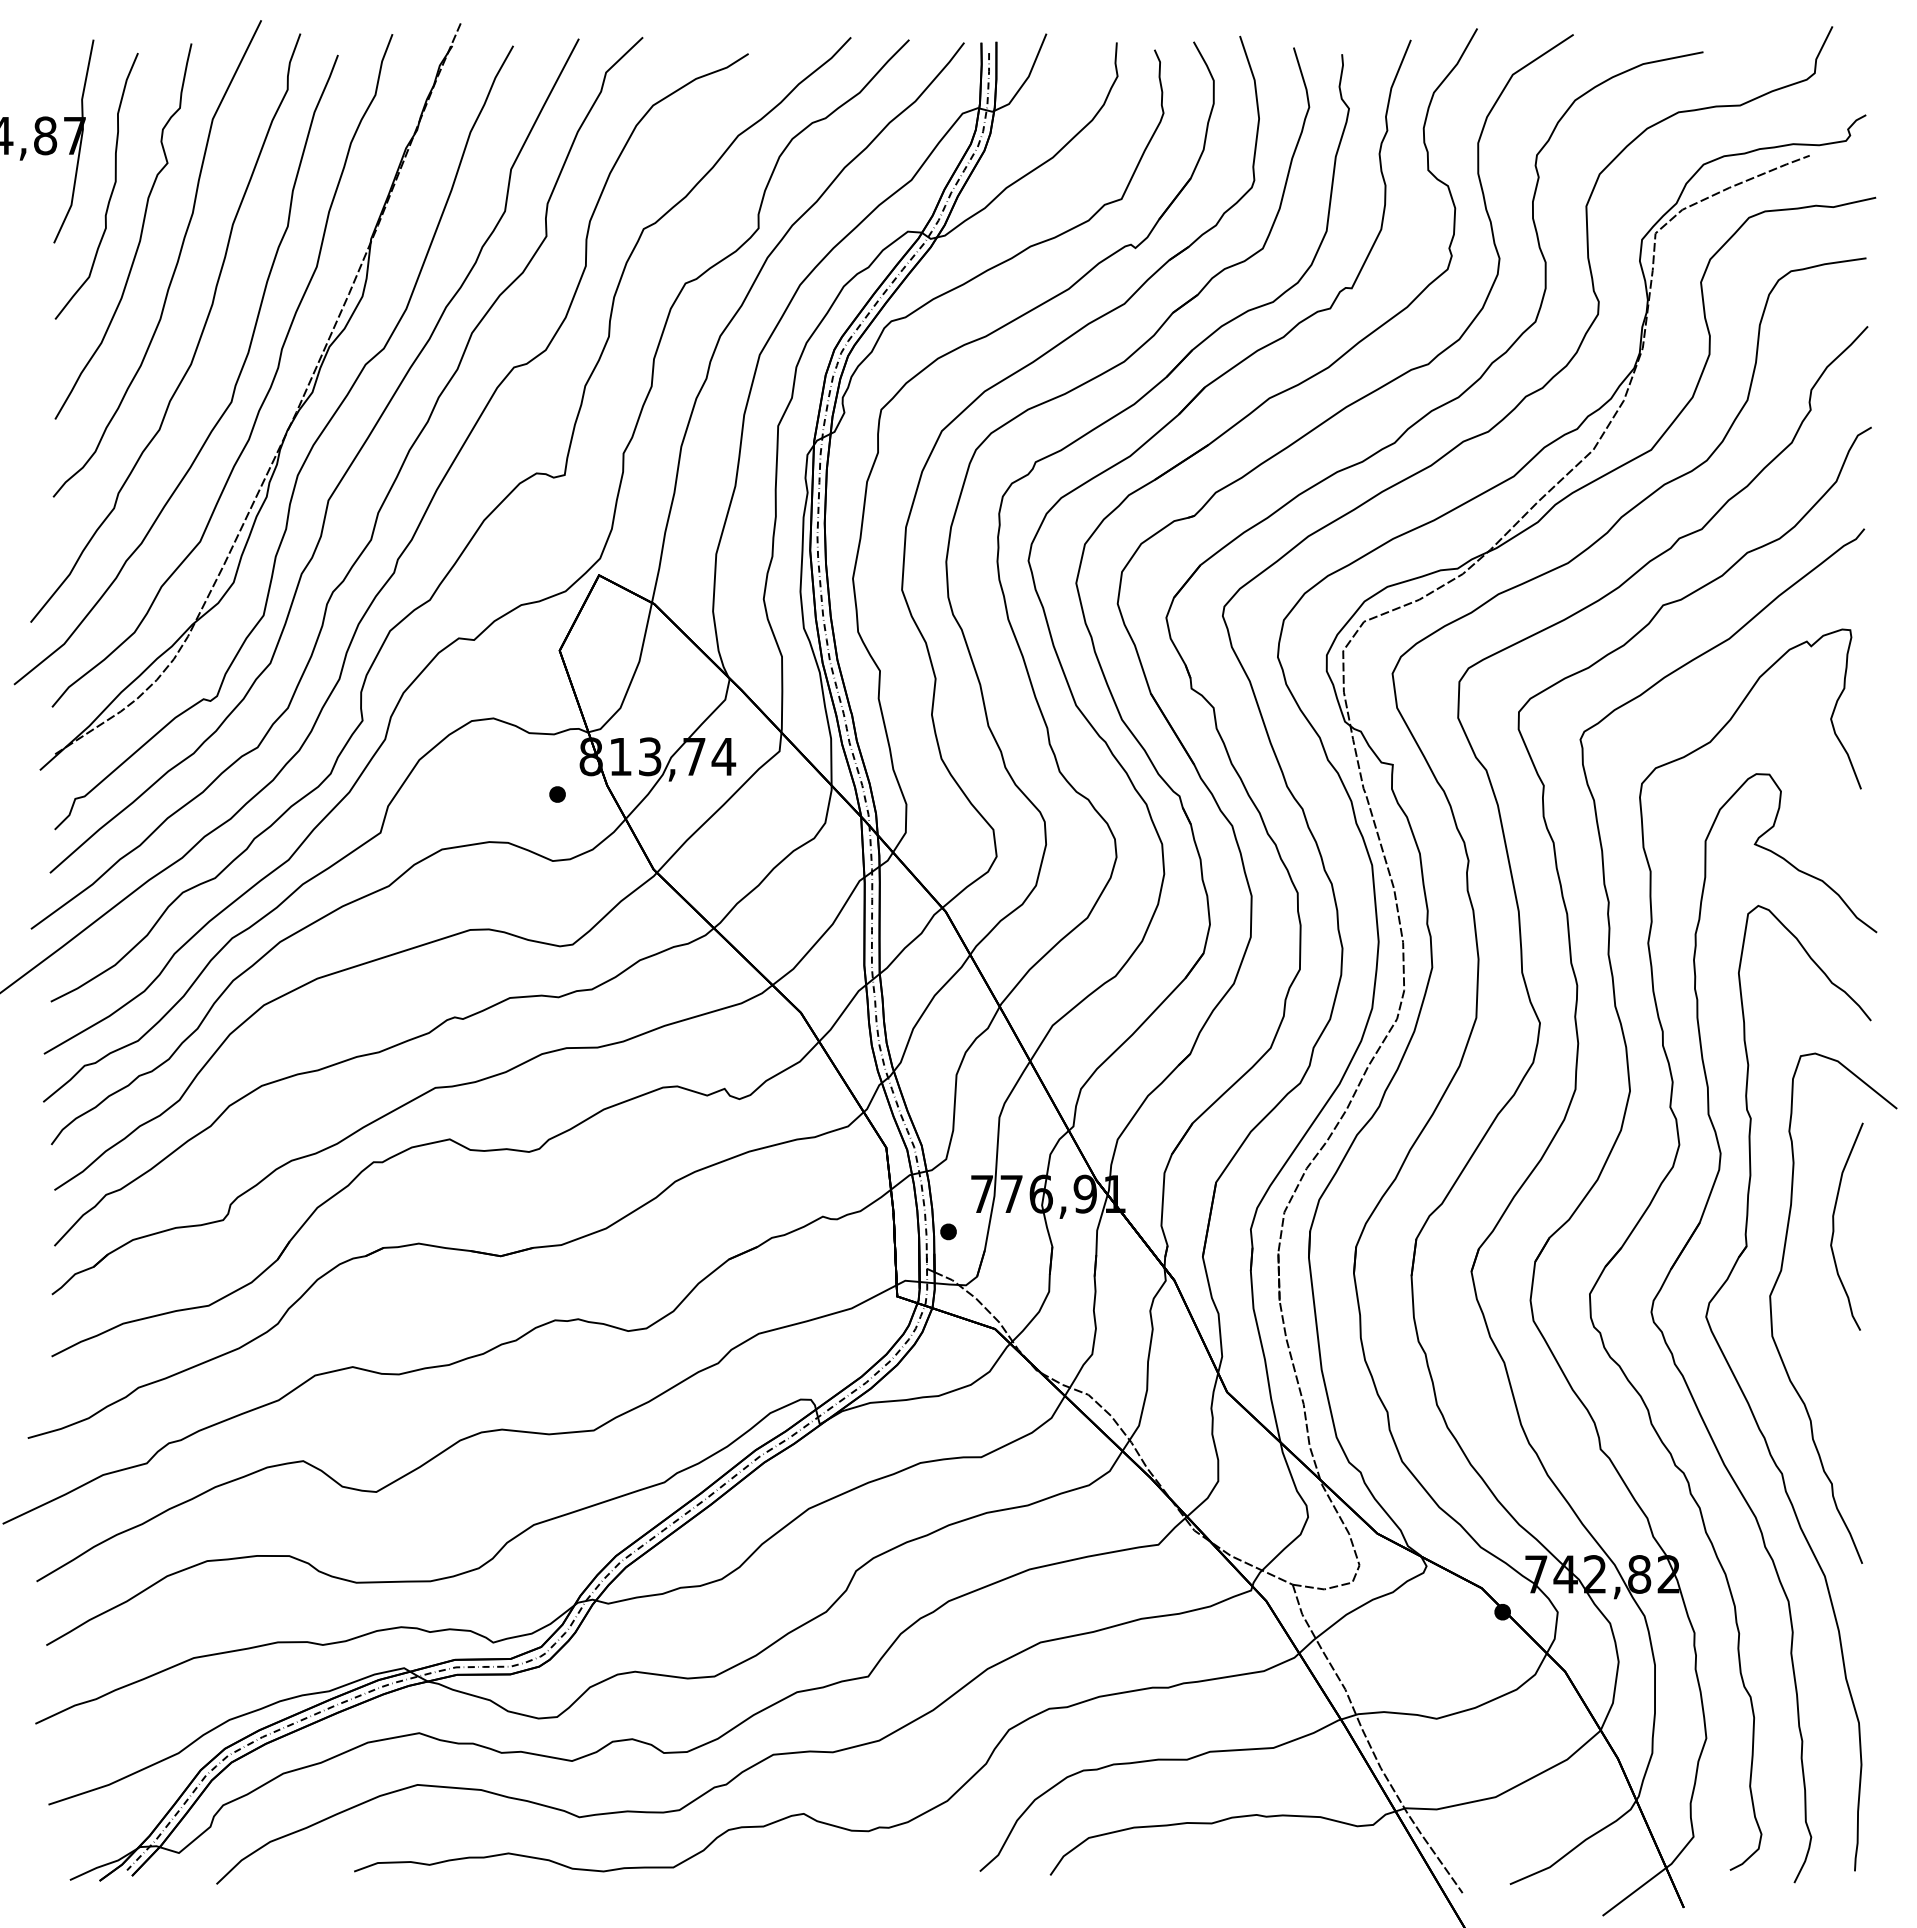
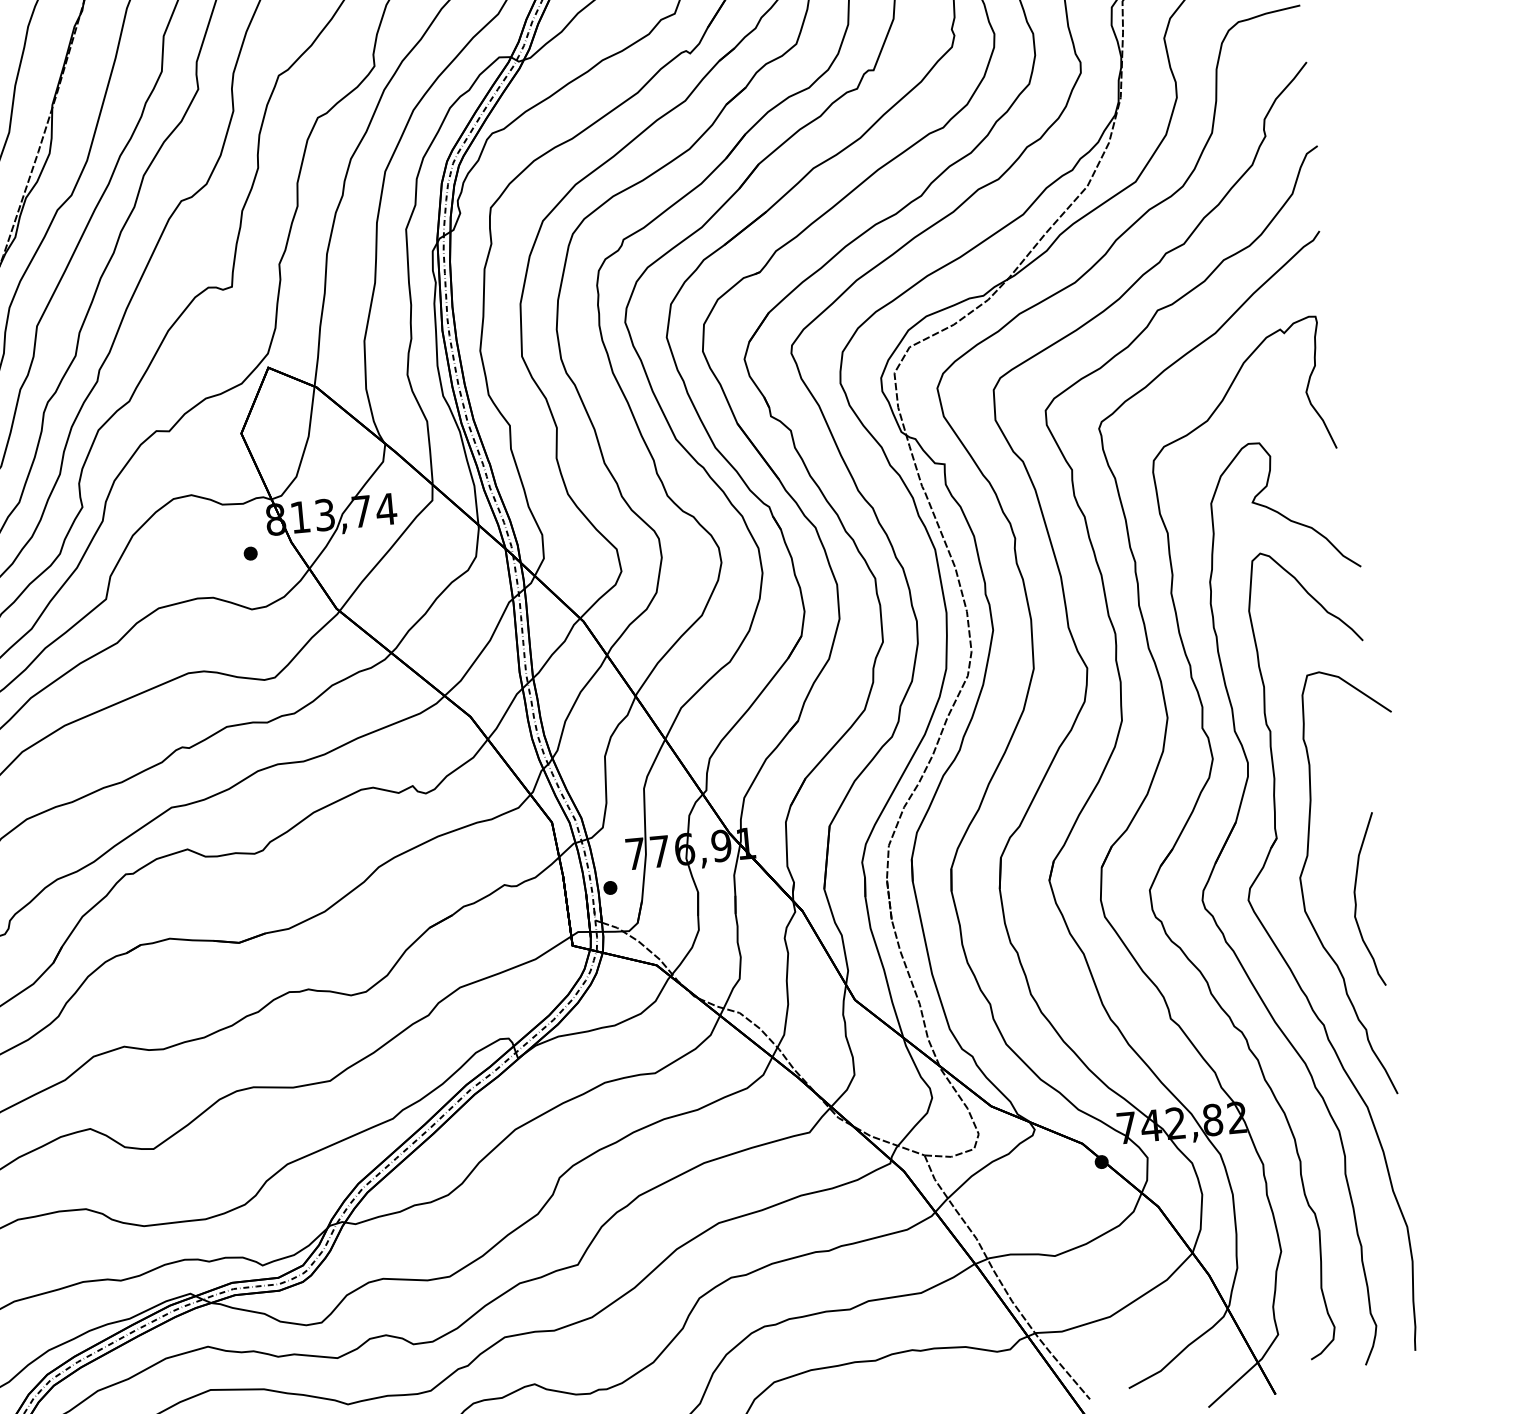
curve: (1834, 1226) -> (1356, 900), moved

